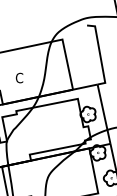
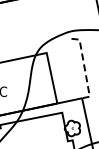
line: (100, 54) -> (85, 68), solid -> dashed

